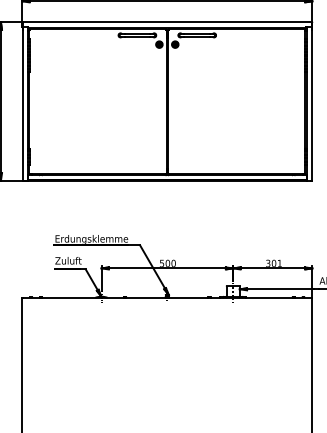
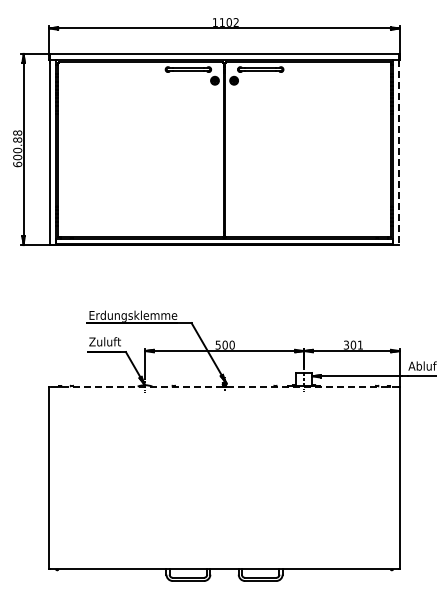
line: (312, 104) -> (399, 152), solid -> dashed
line: (167, 297) -> (224, 386), solid -> dashed

